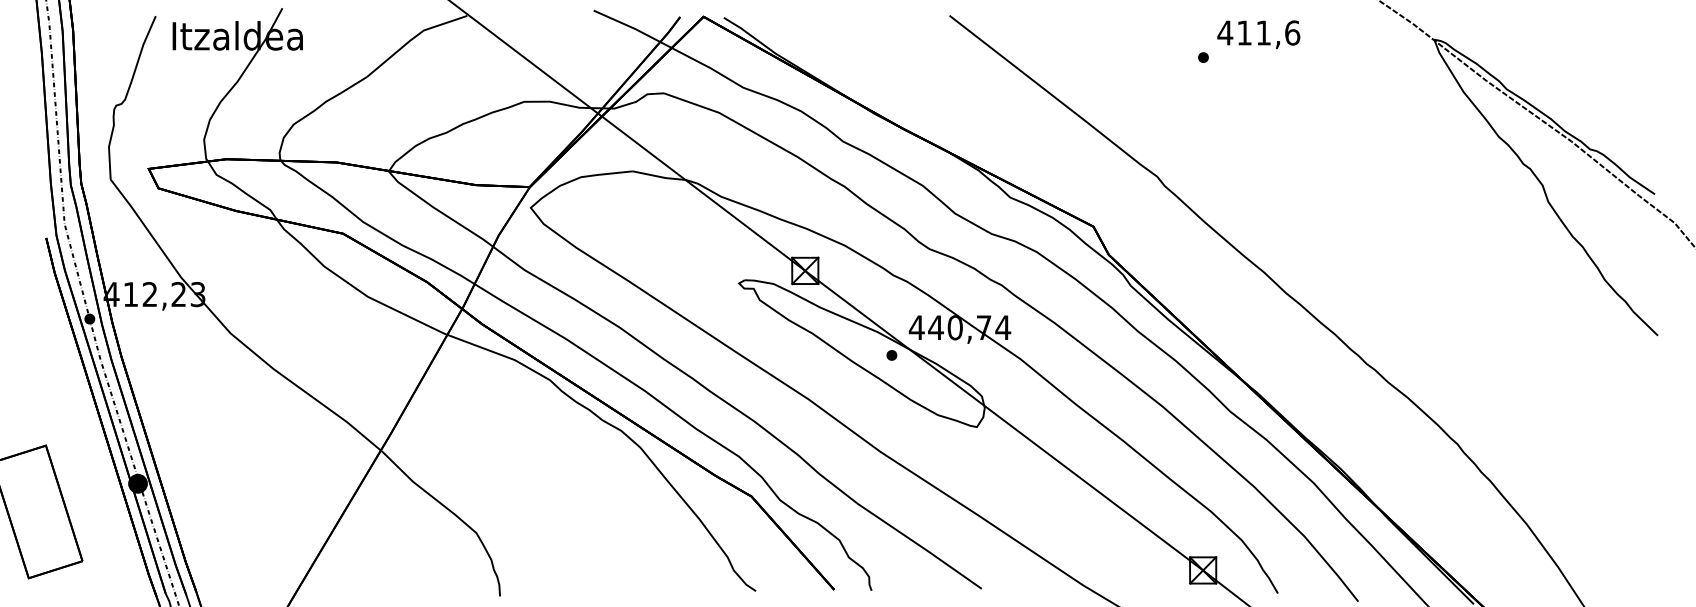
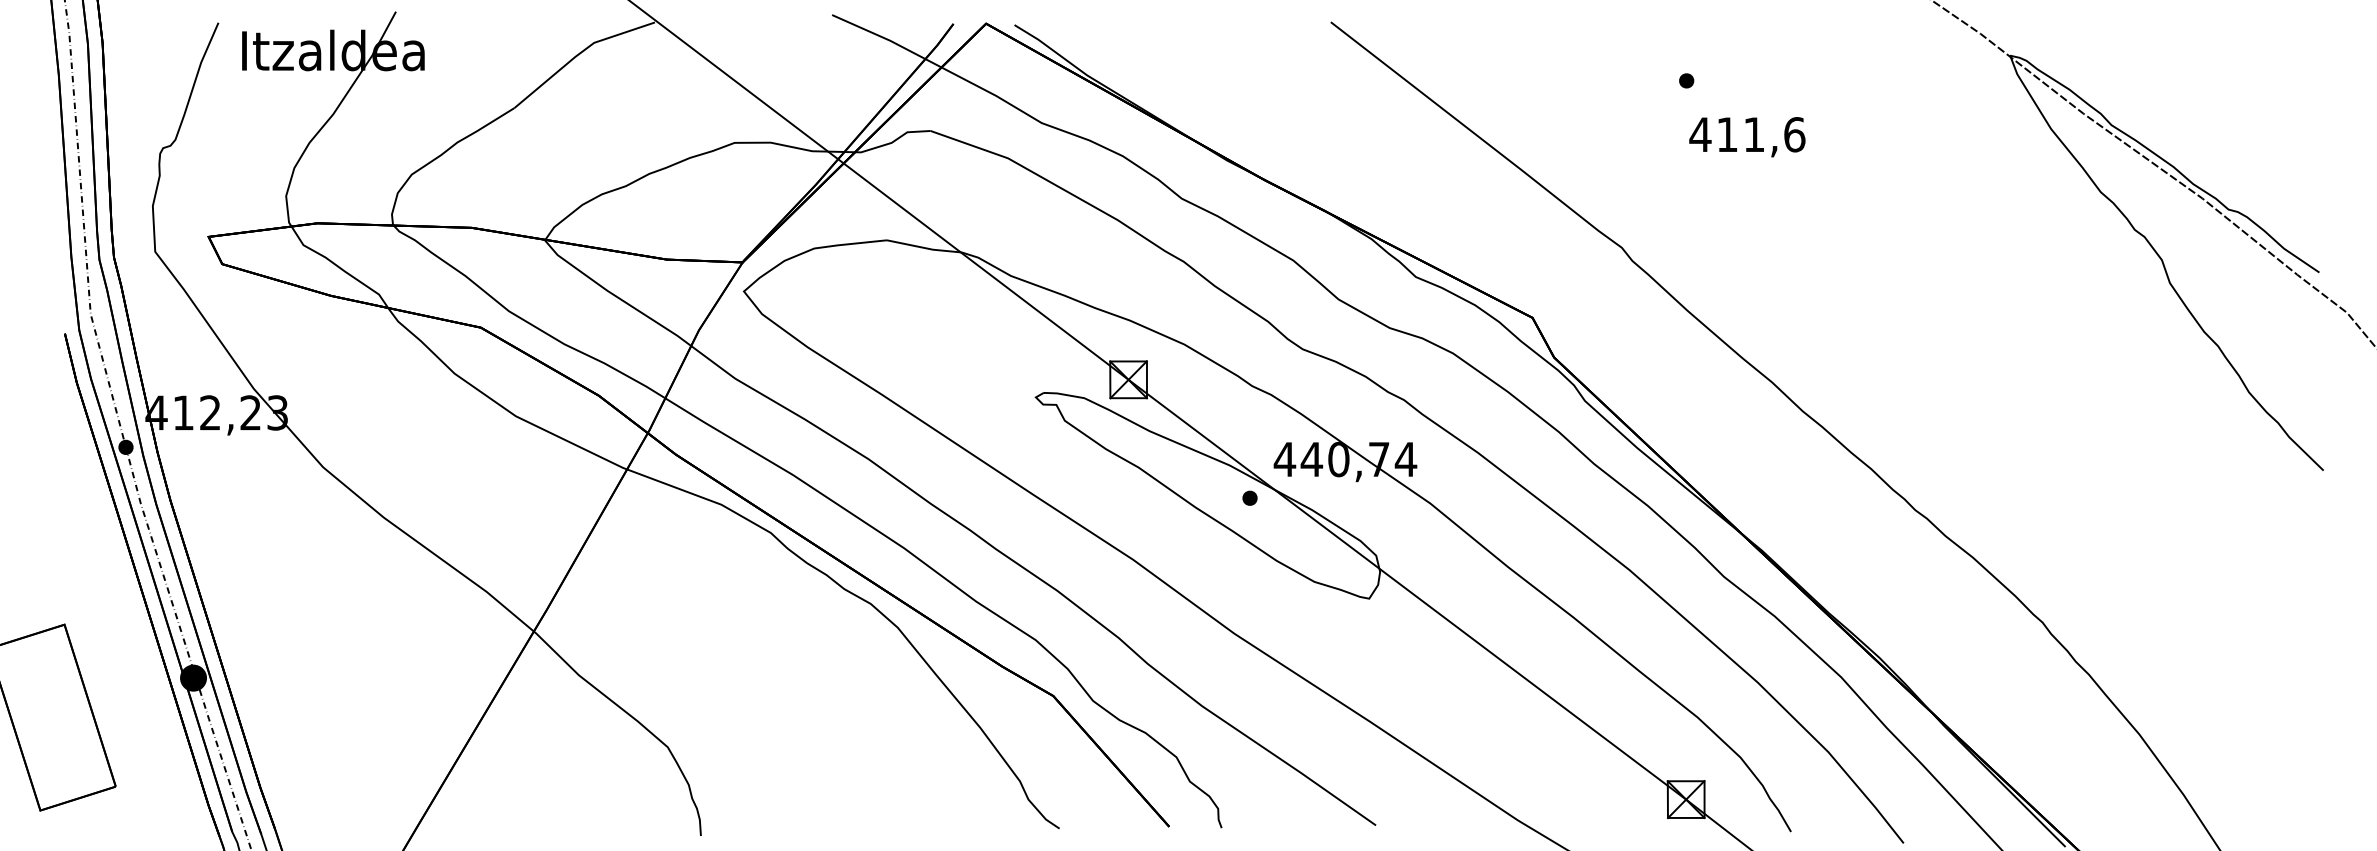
text: (1258, 34) -> (1746, 136), moved

